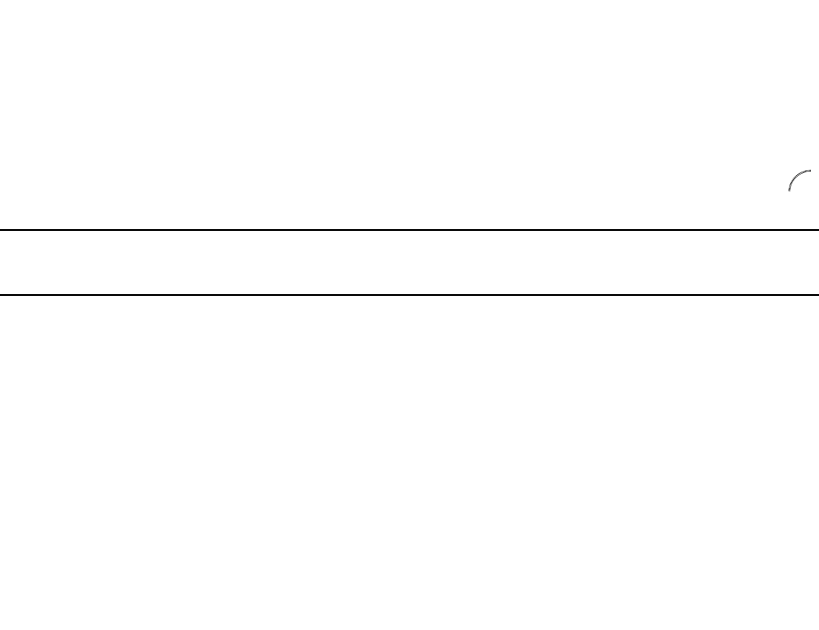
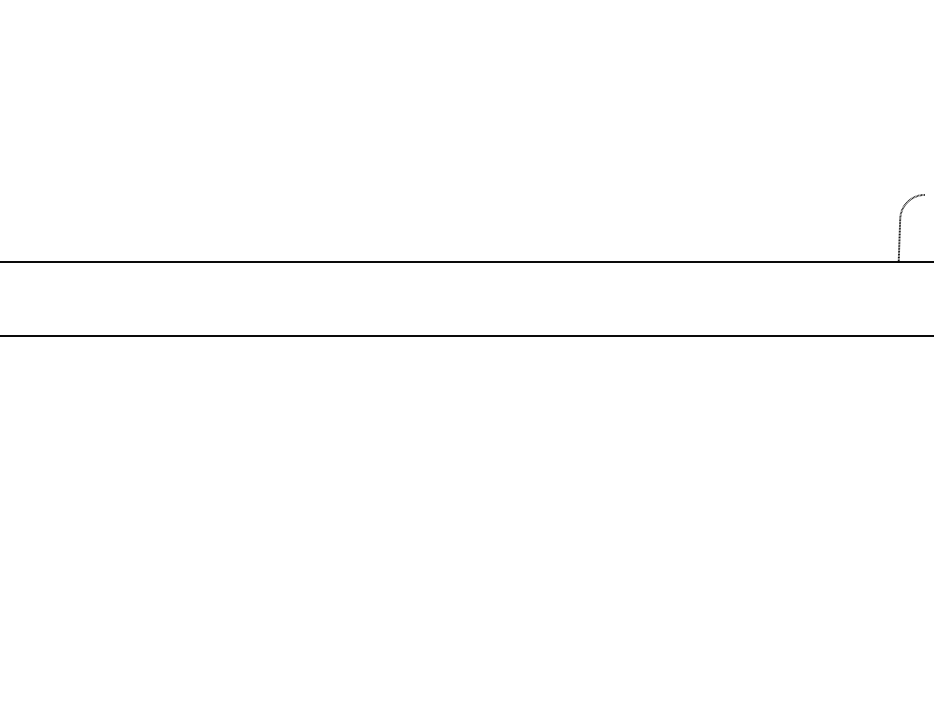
line: (788, 210) -> (899, 240), added

